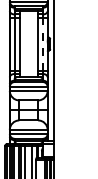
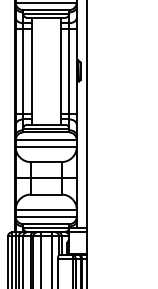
line: (42, 44) -> (68, 71), dashed -> solid

